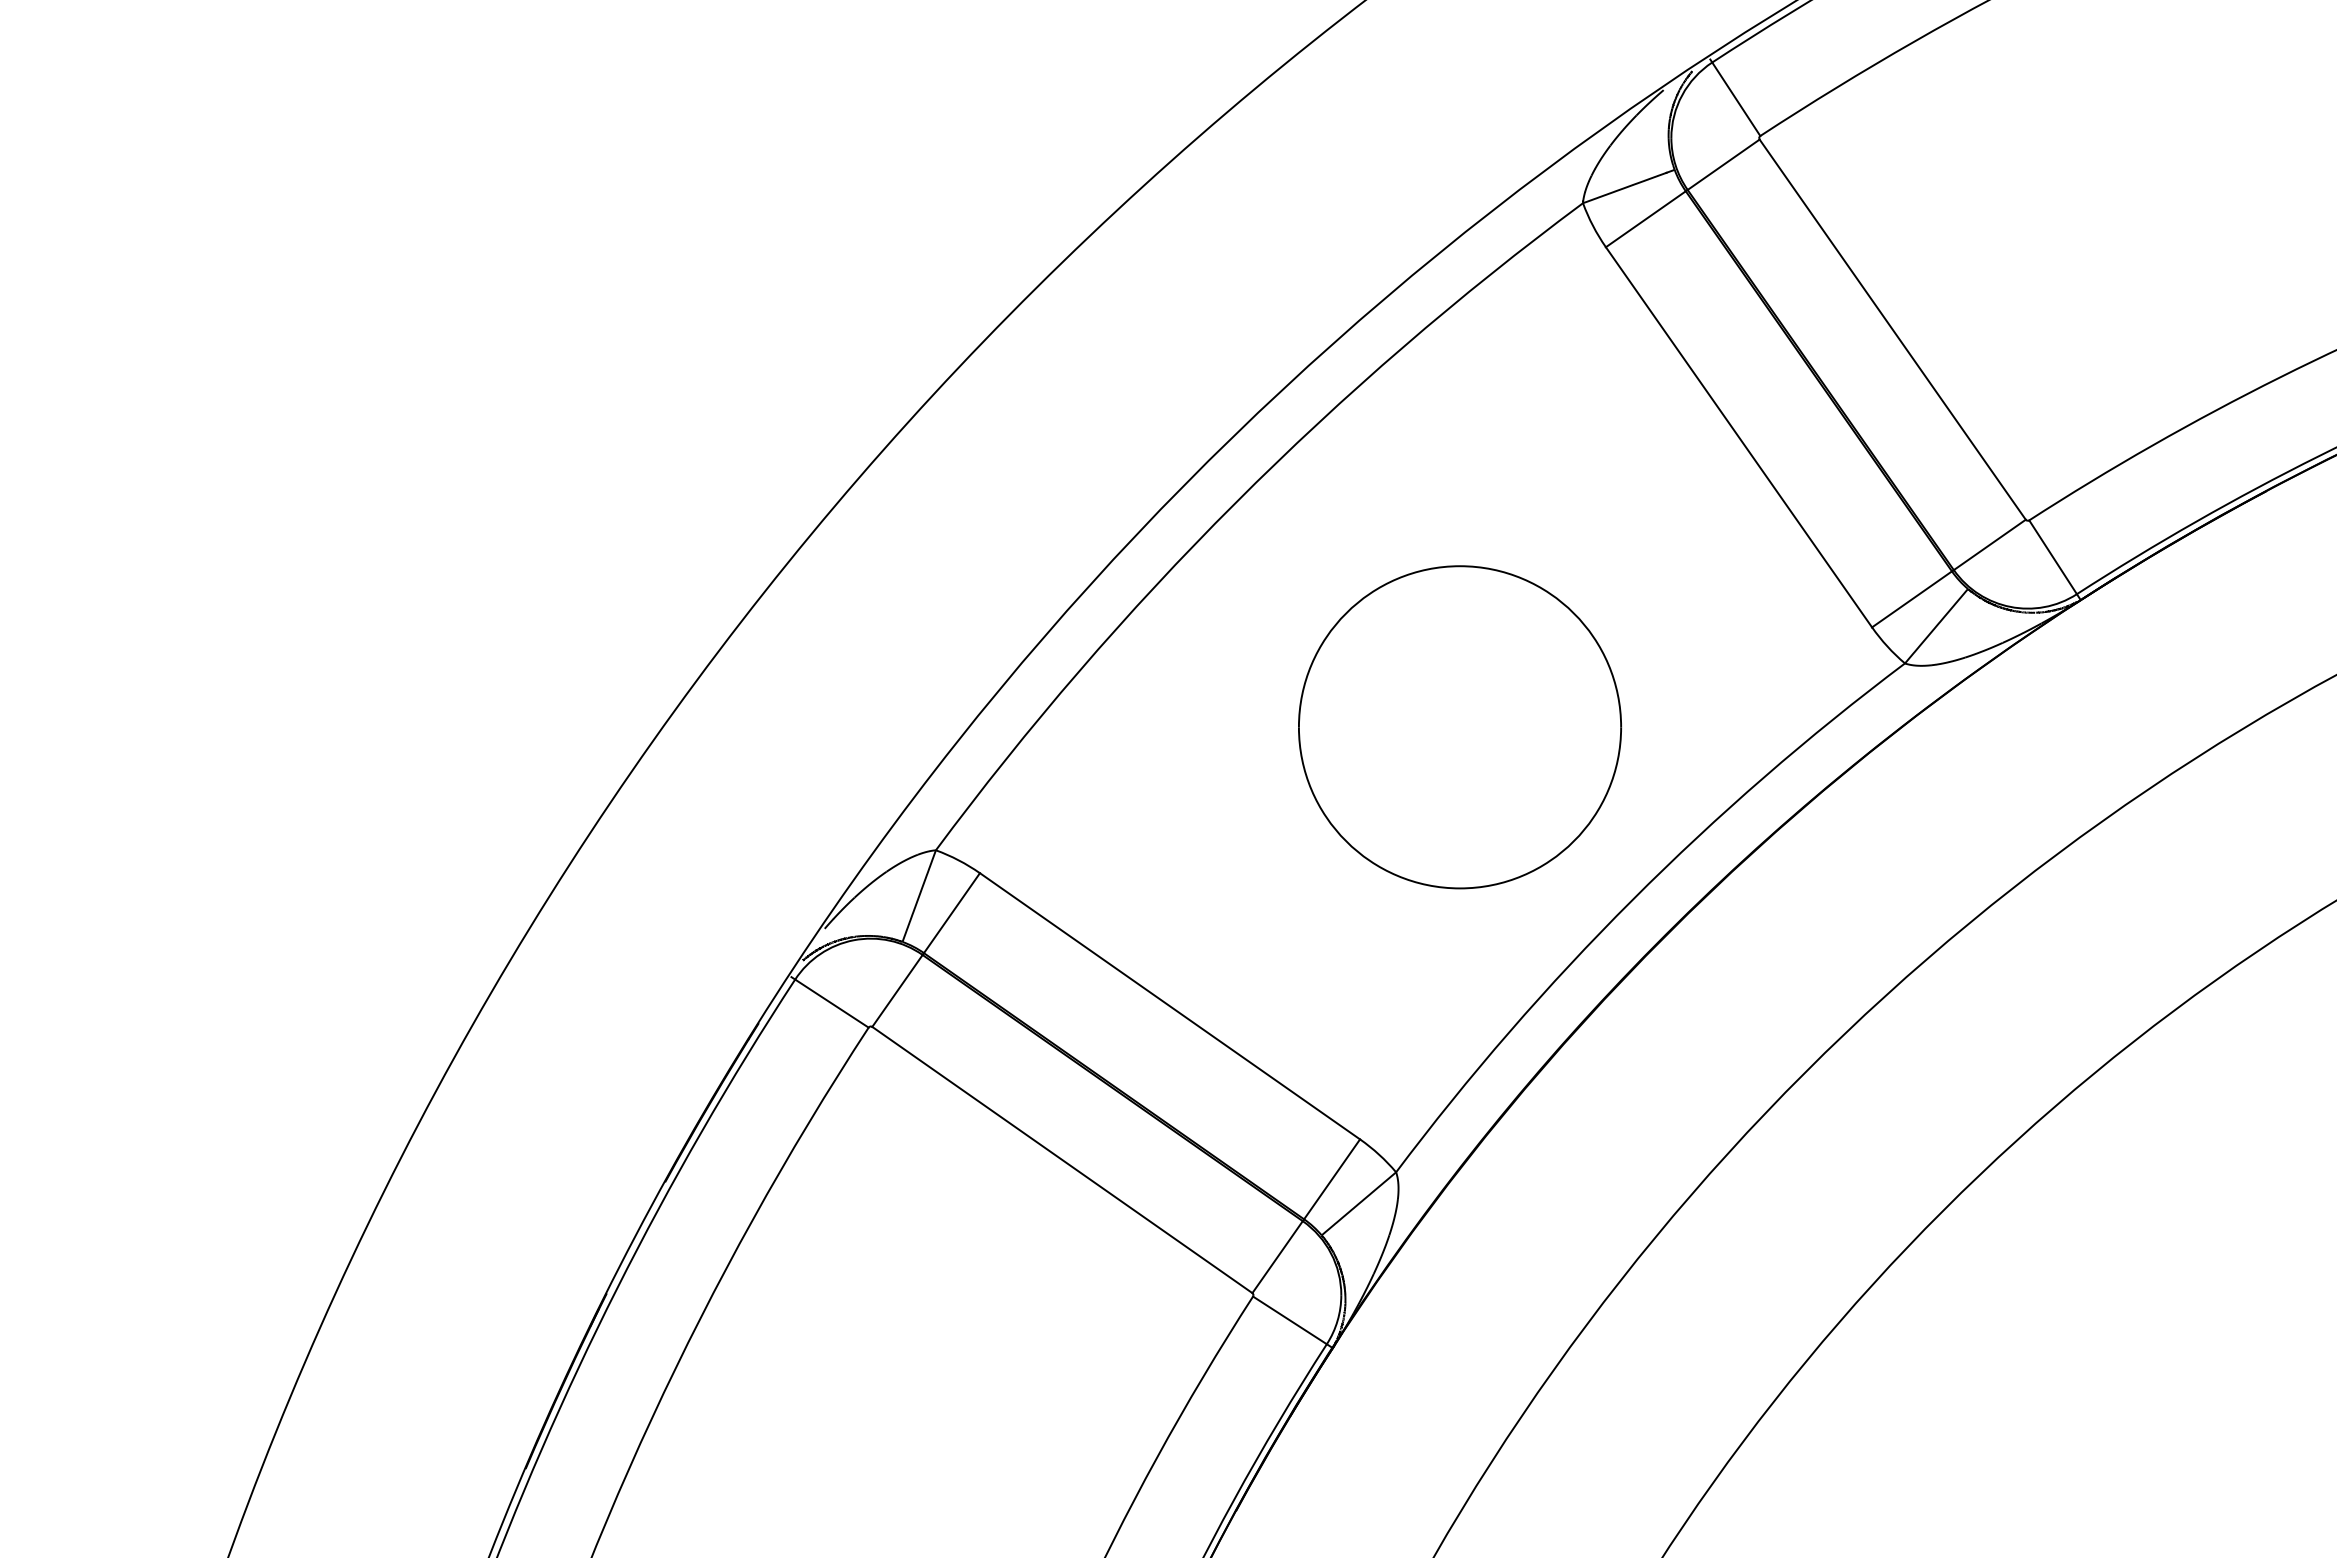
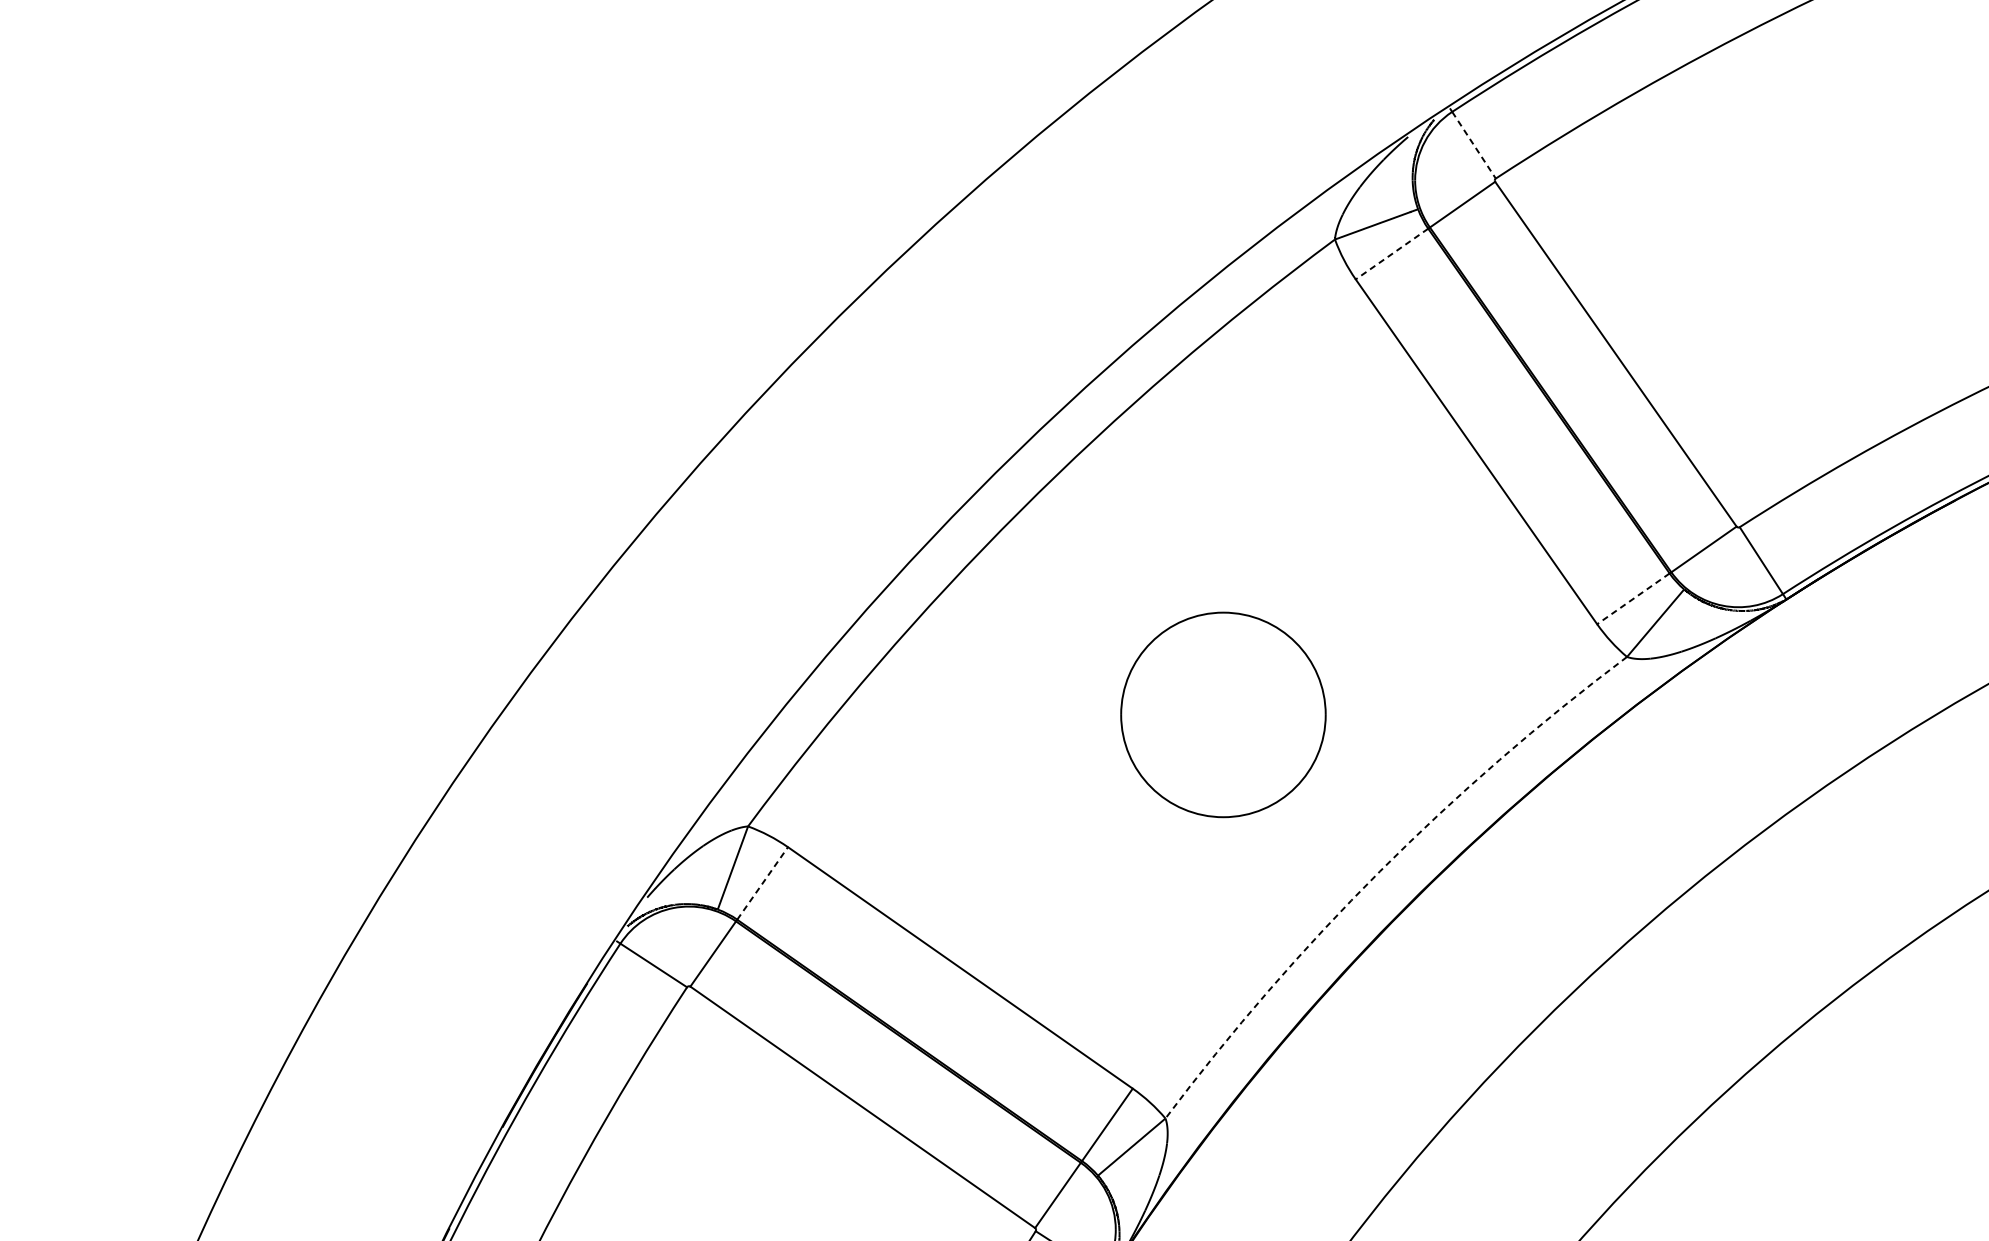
line: (1736, 99) -> (1474, 145), solid -> dashed
line: (1645, 219) -> (1391, 254), solid -> dashed
line: (1912, 599) -> (1633, 598), solid -> dashed
part: (1459, 727) -> (1222, 715), size x0.7
arc: (1632, 899) -> (1379, 871), solid -> dashed
line: (951, 913) -> (762, 883), solid -> dashed

